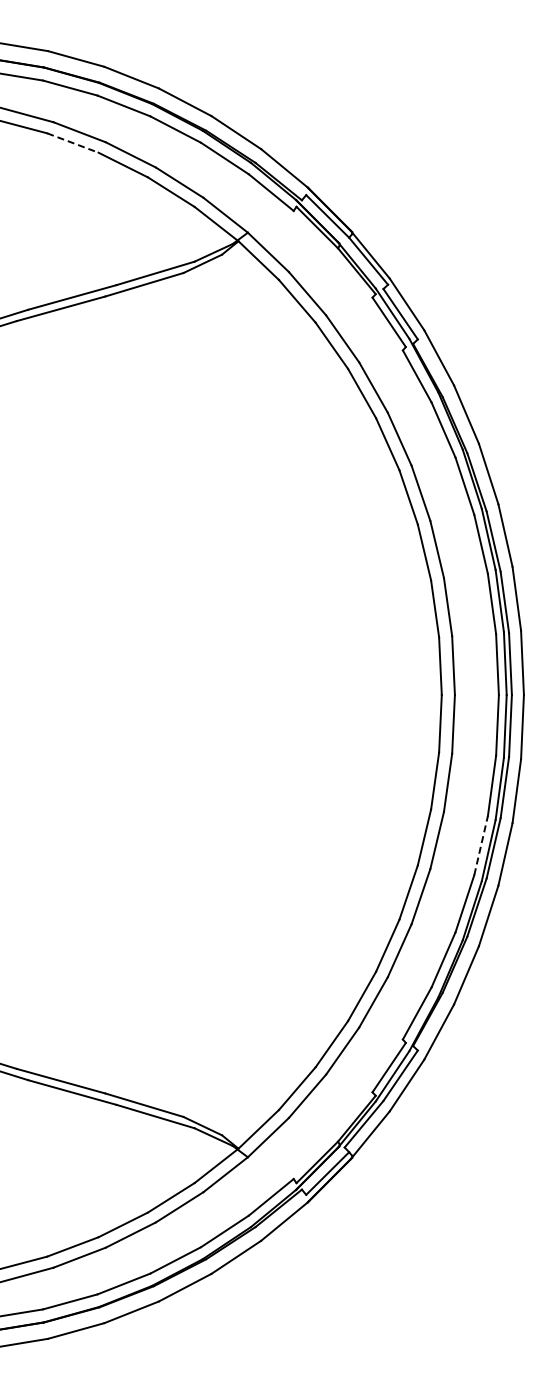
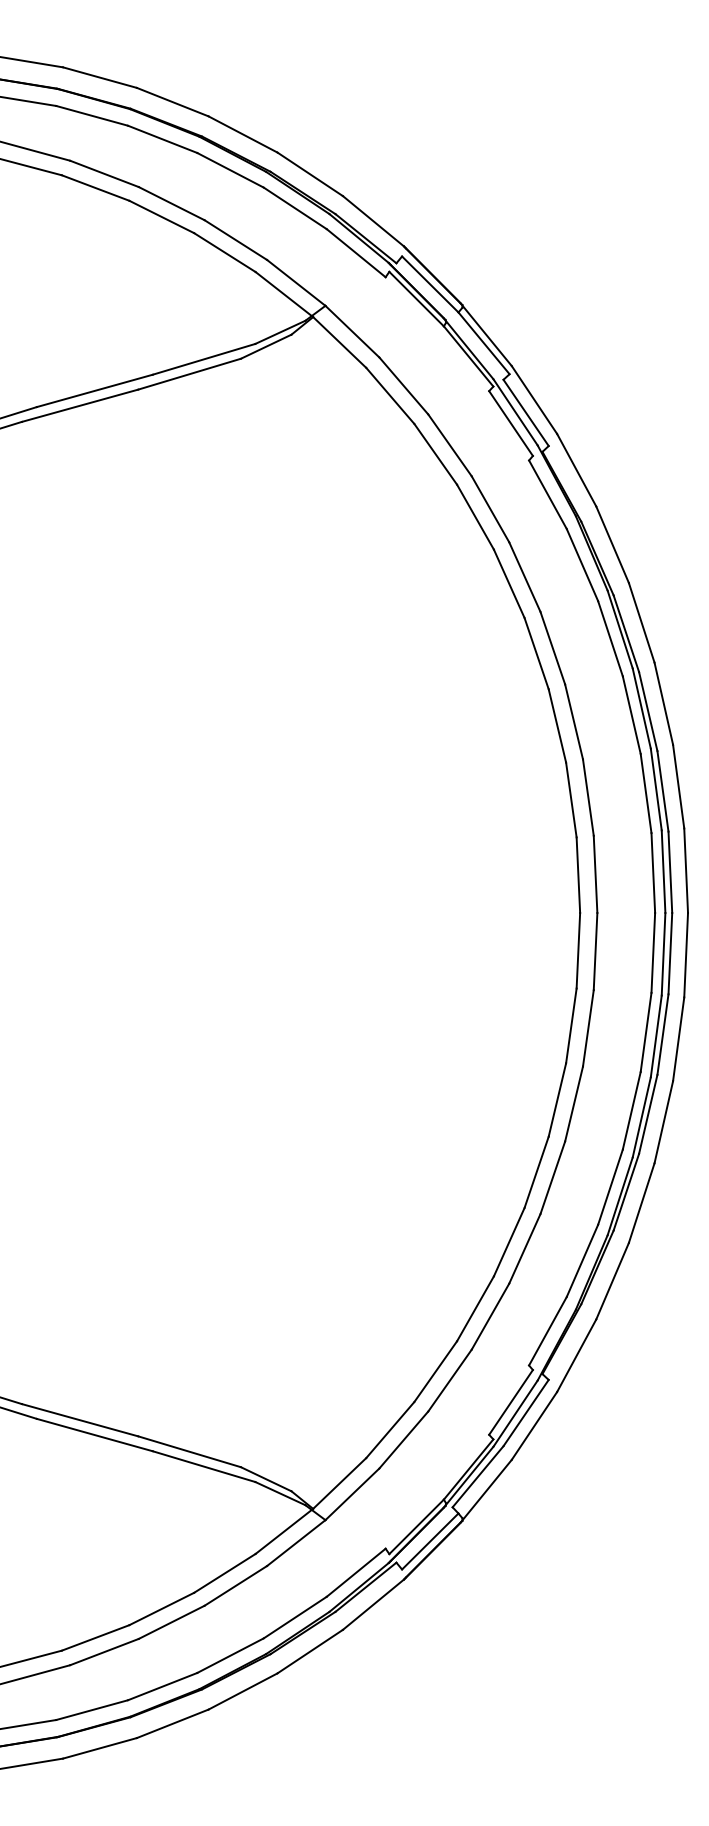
line: (73, 143) -> (96, 188), dashed -> solid
line: (481, 845) -> (632, 1110), dashed -> solid

